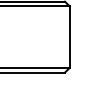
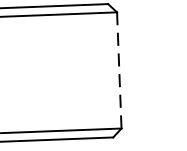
line: (69, 37) -> (119, 71), solid -> dashed

